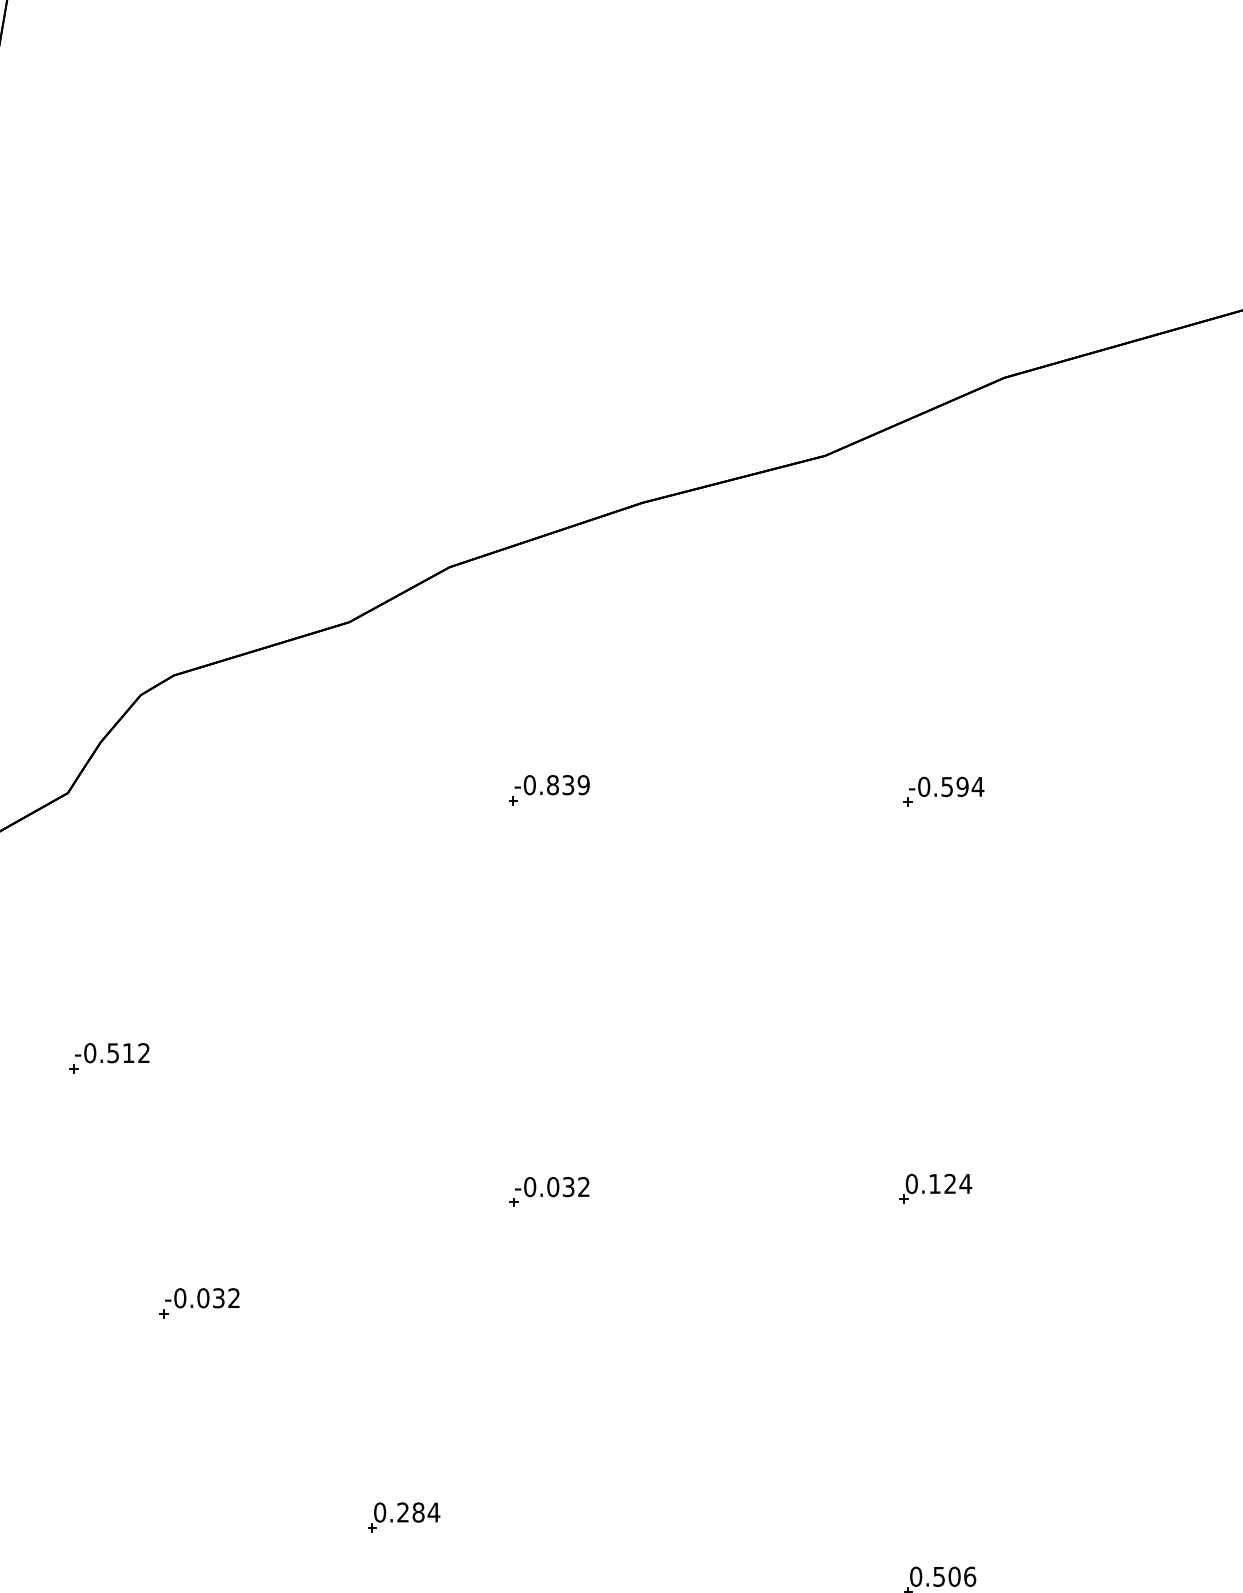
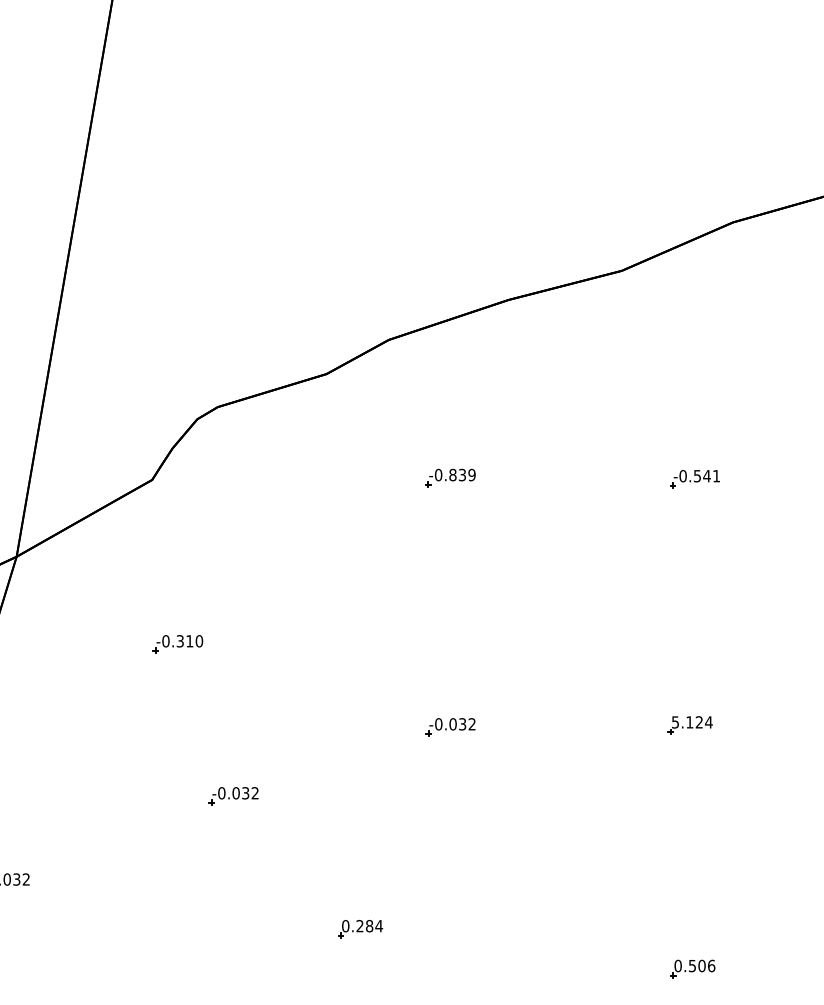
text: (969, 787) -> (711, 476), -0.594 -> -0.541
text: (129, 1053) -> (190, 641), -0.512 -> -0.310
text: (911, 1184) -> (675, 722), 0.124 -> 5.124

